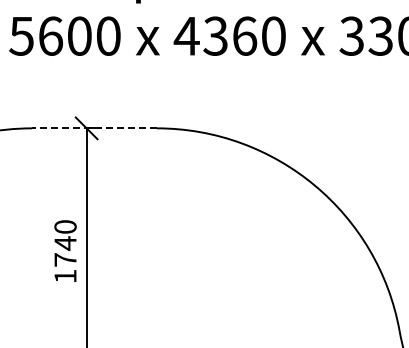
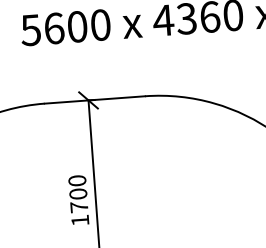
line: (94, 128) -> (94, 100), dashed -> solid
text: (65, 243) -> (78, 194), 1740 -> 1700

